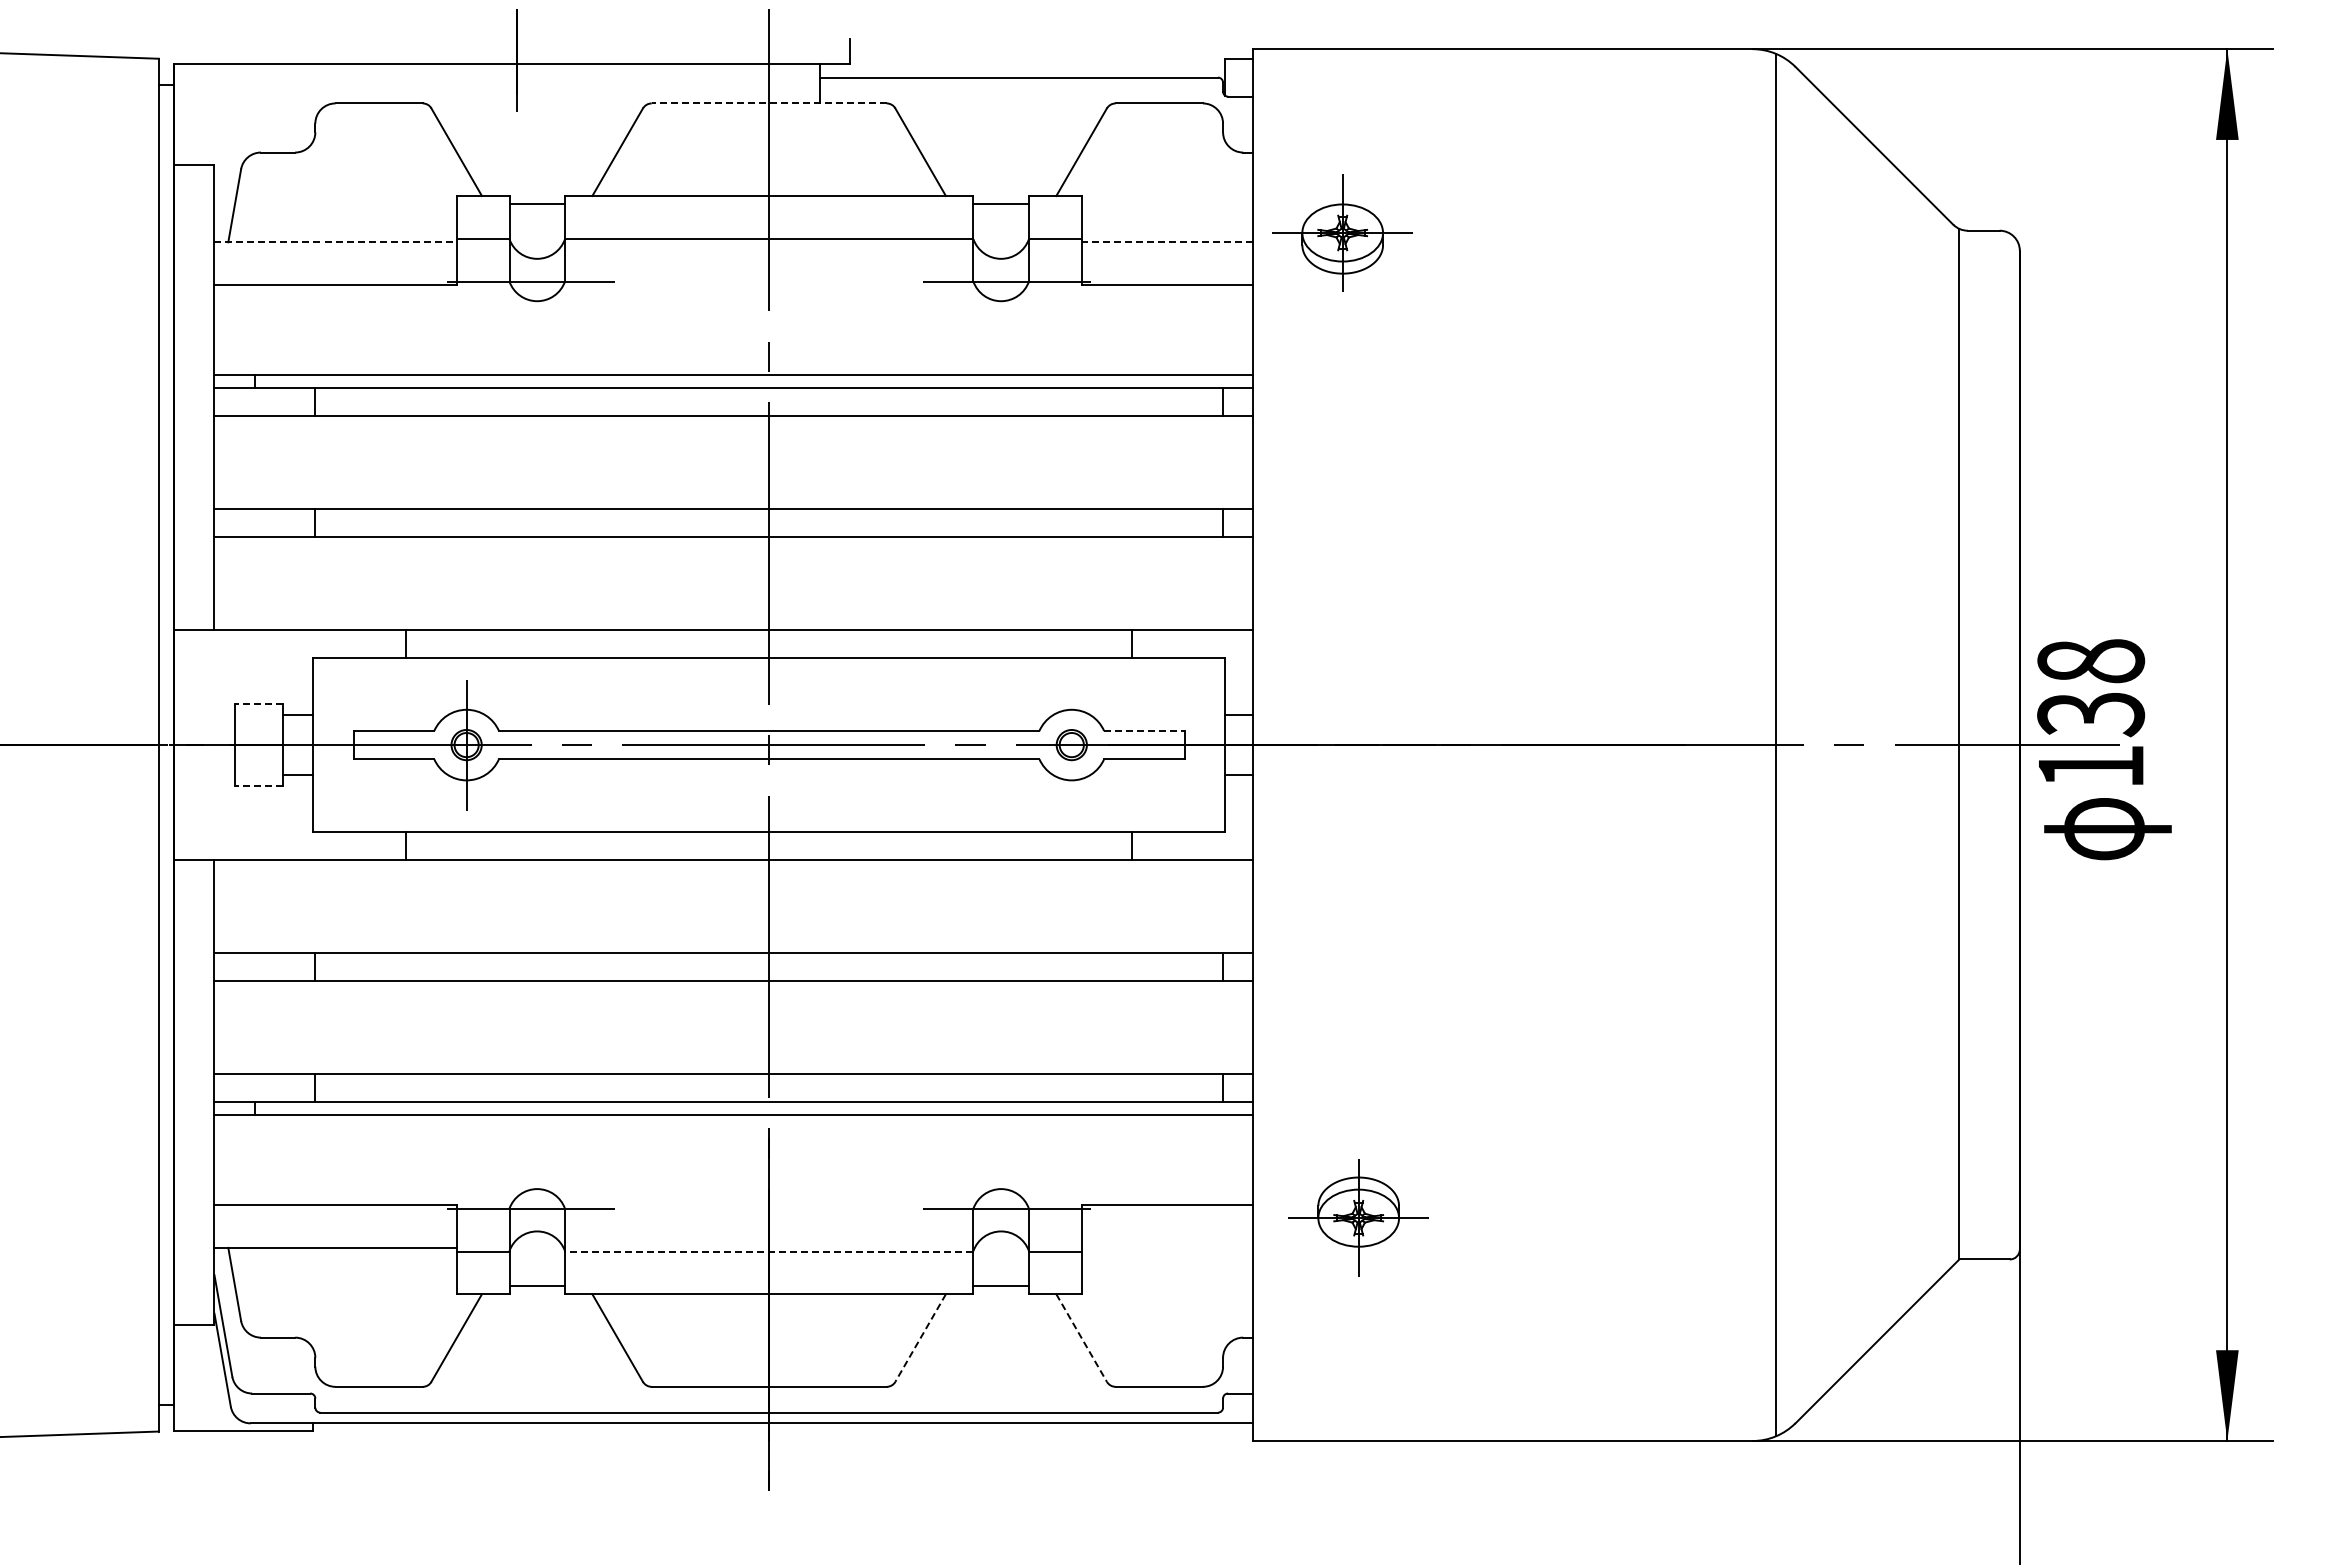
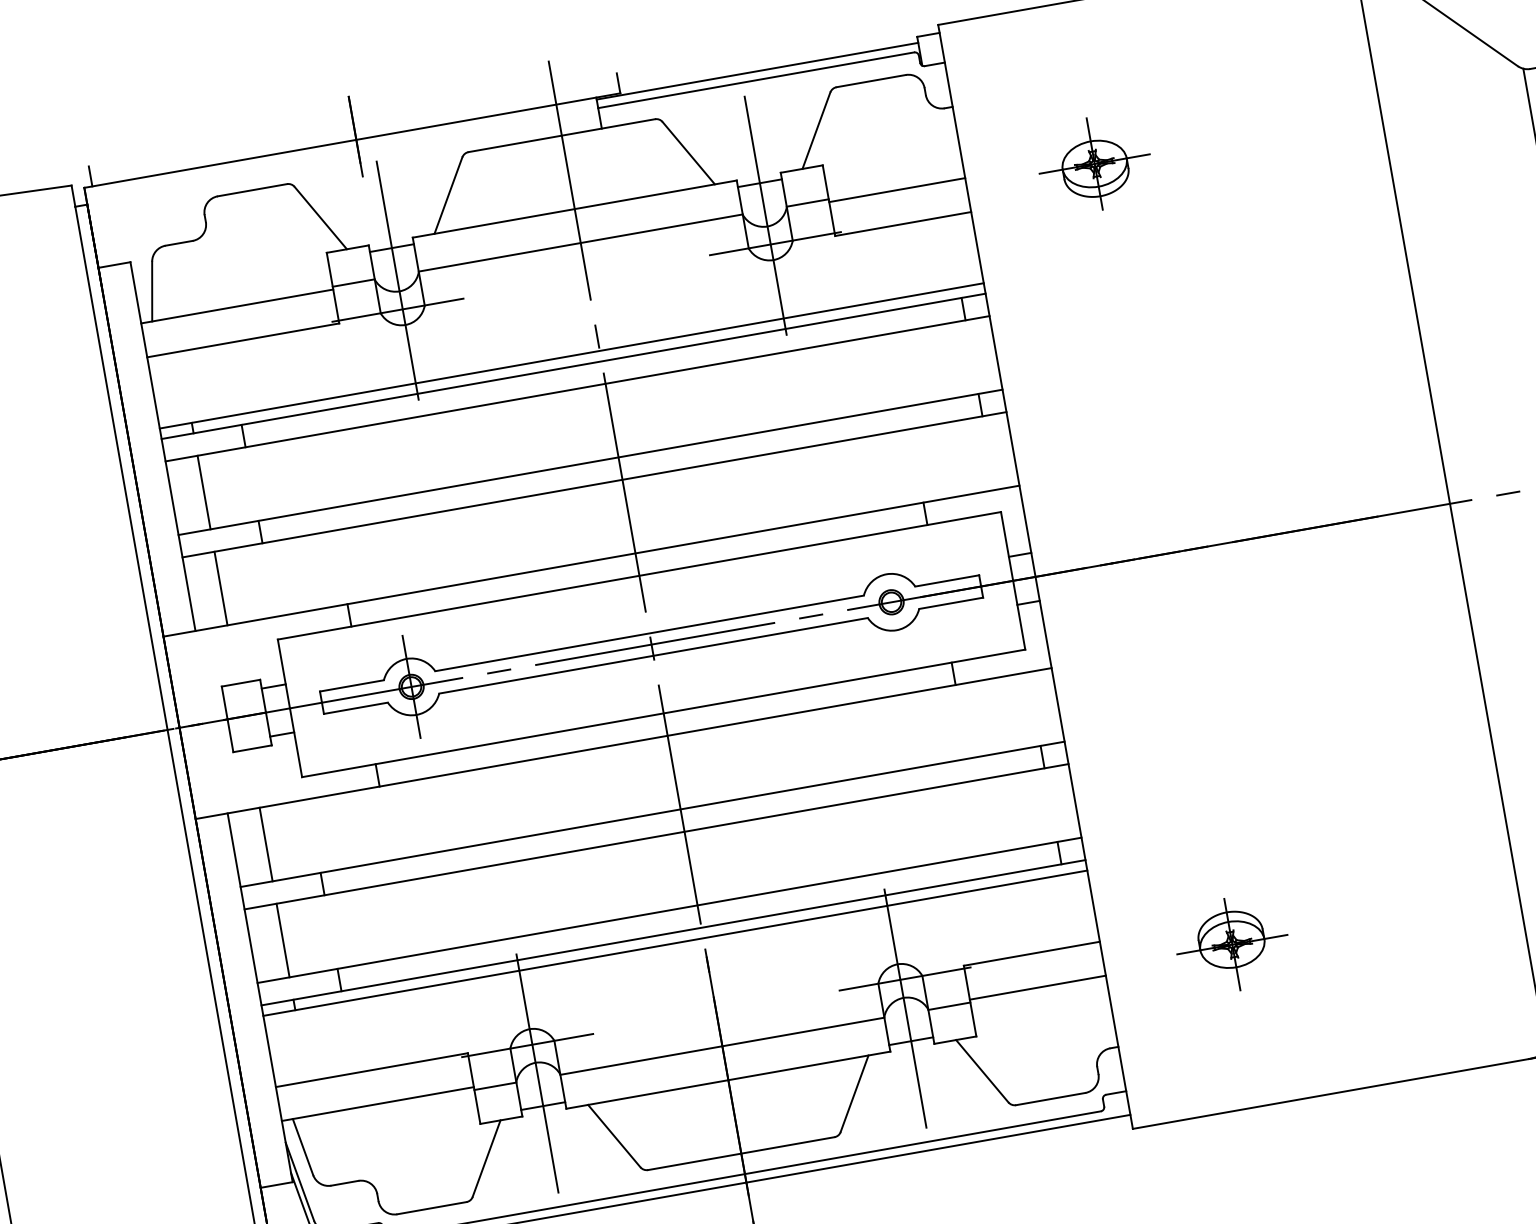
line: (184, 51) -> (90, 176), added
line: (1022, 66) -> (757, 70), added
line: (768, 103) -> (561, 135), dashed -> solid
part: (1342, 232) -> (1094, 163), moved
line: (336, 242) -> (238, 306), dashed -> solid
line: (1167, 242) -> (897, 190), dashed -> solid
line: (537, 255) -> (399, 288), added
line: (1001, 255) -> (767, 223), added
line: (254, 462) -> (203, 492), added
line: (254, 583) -> (220, 588), added
line: (258, 703) -> (240, 683), dashed -> solid
line: (1144, 730) -> (947, 580), dashed -> solid
line: (258, 786) -> (252, 748), dashed -> solid
line: (254, 906) -> (265, 844), added
line: (254, 1027) -> (282, 940), added
part: (1358, 1217) -> (1232, 944), moved
line: (537, 1234) -> (536, 1065), added
line: (1001, 1234) -> (904, 1000), added
line: (1167, 1247) -> (1037, 987), added
line: (768, 1251) -> (721, 1046), dashed -> solid
line: (920, 1338) -> (854, 1094), dashed -> solid
line: (1081, 1338) -> (982, 1071), dashed -> solid

